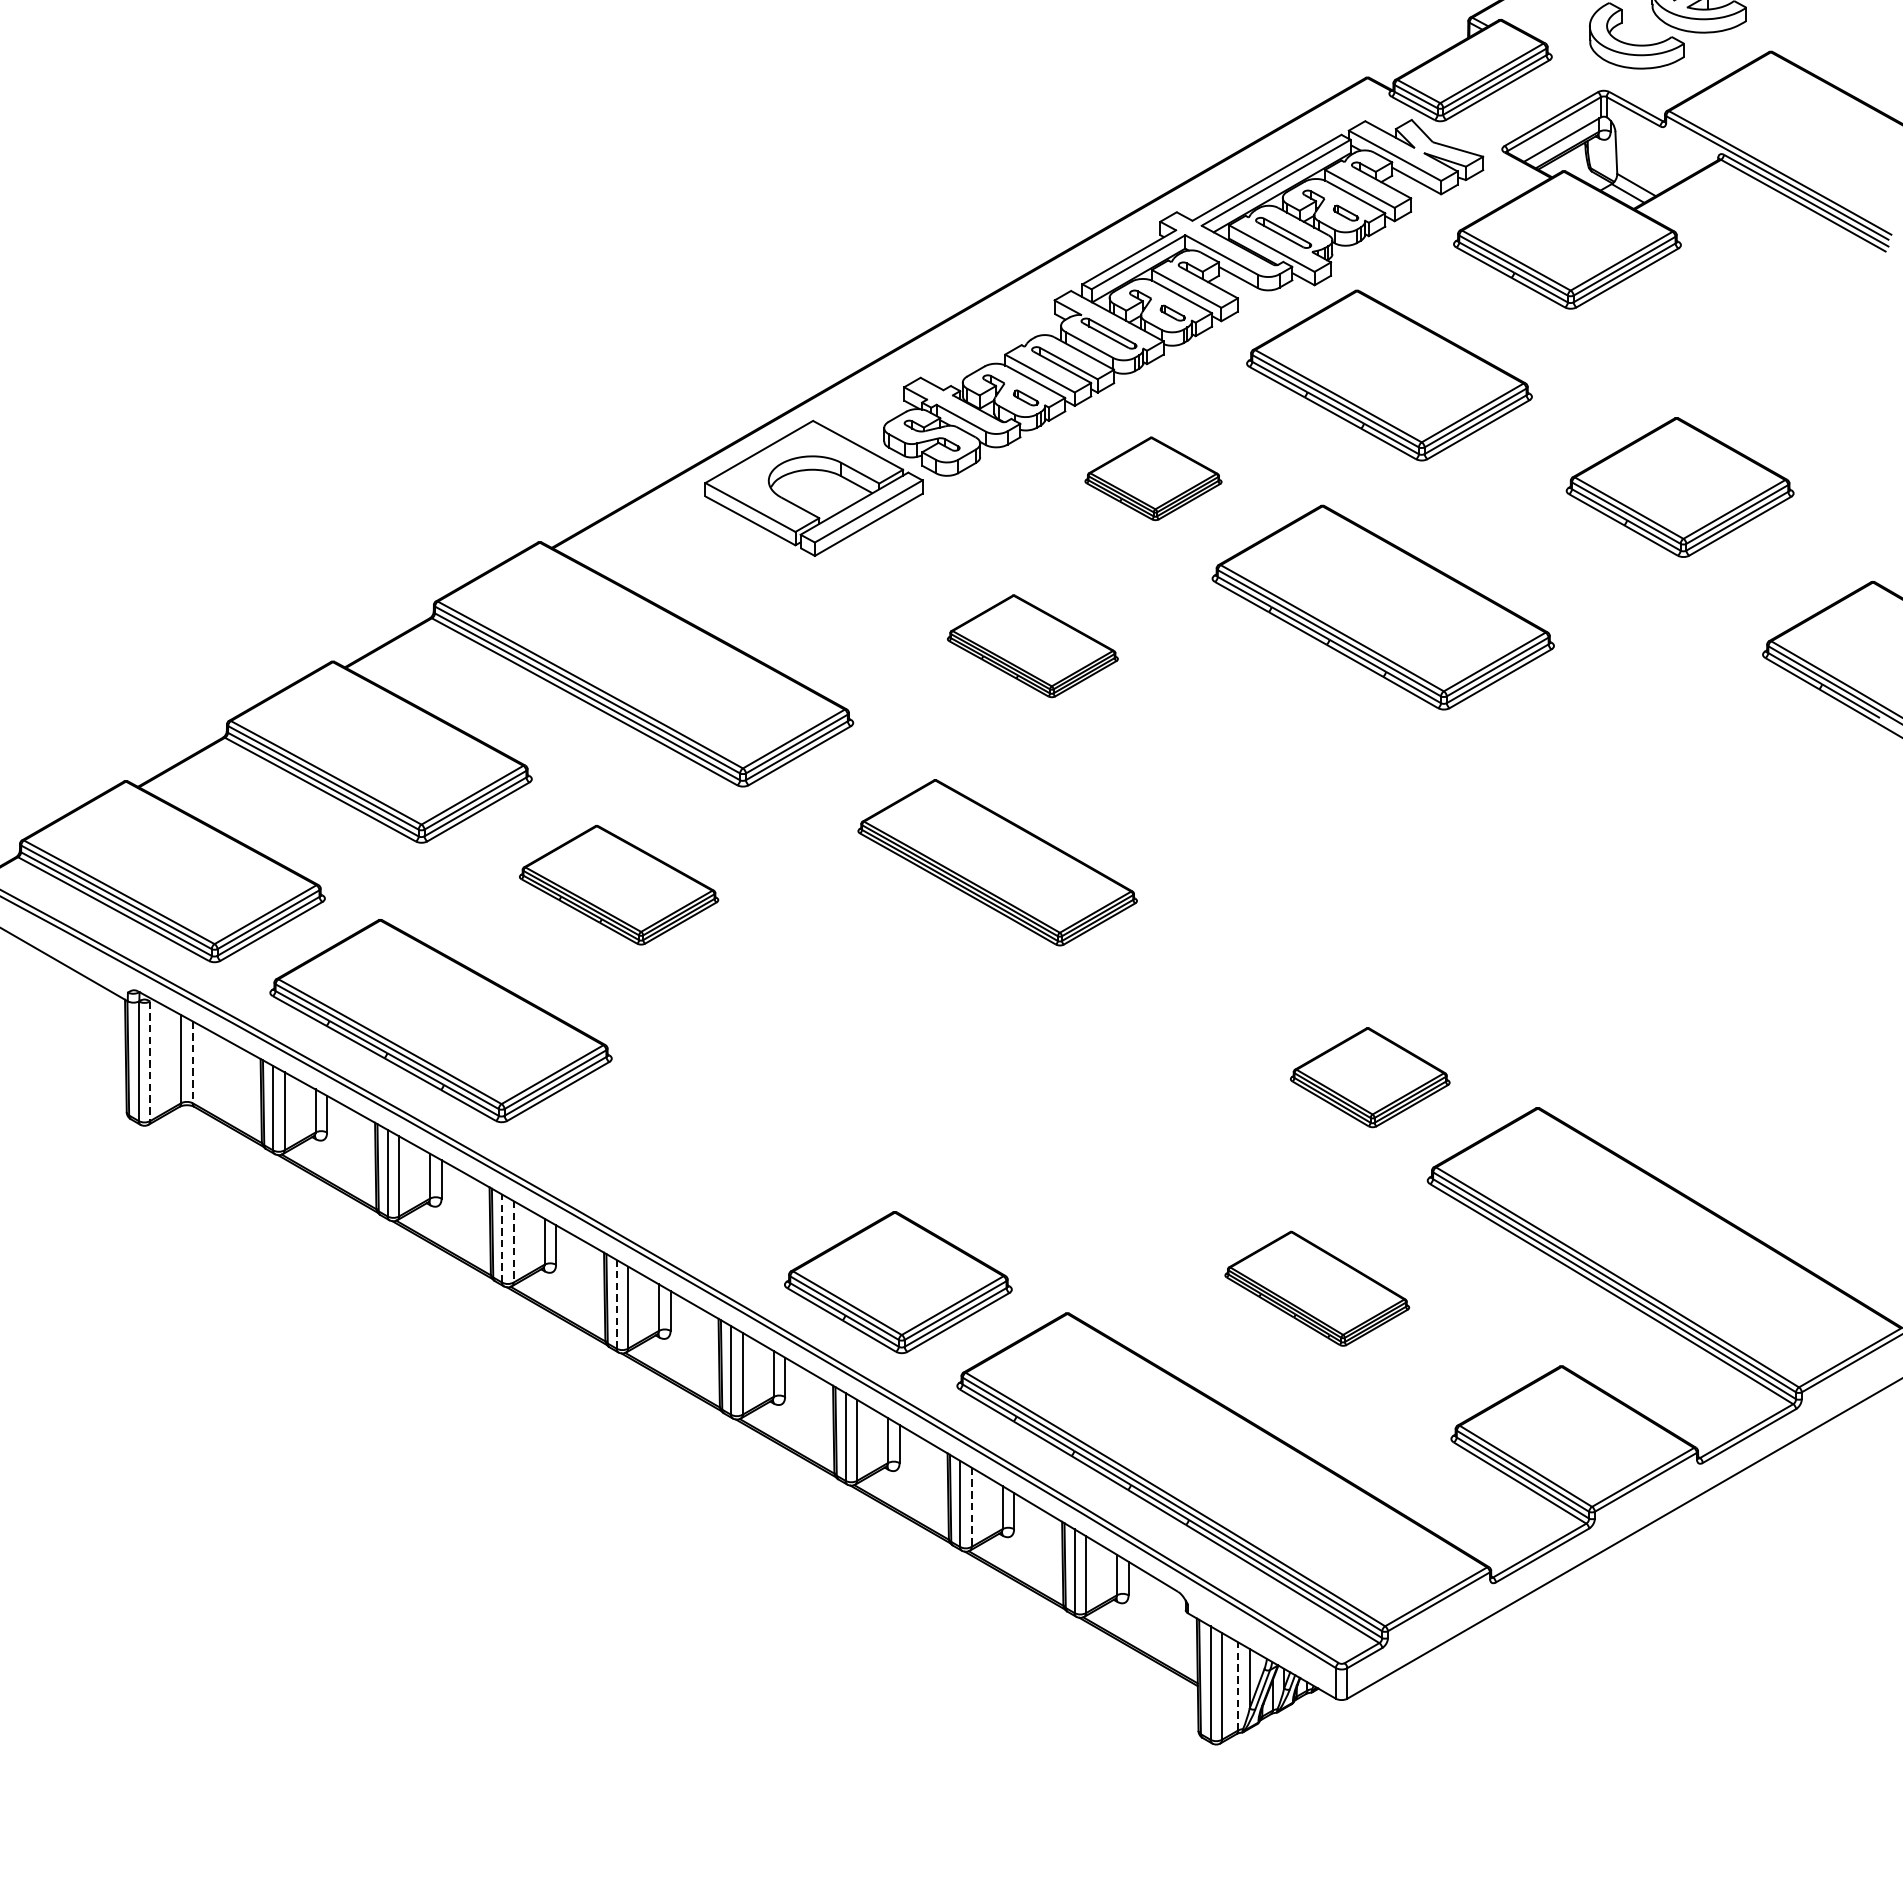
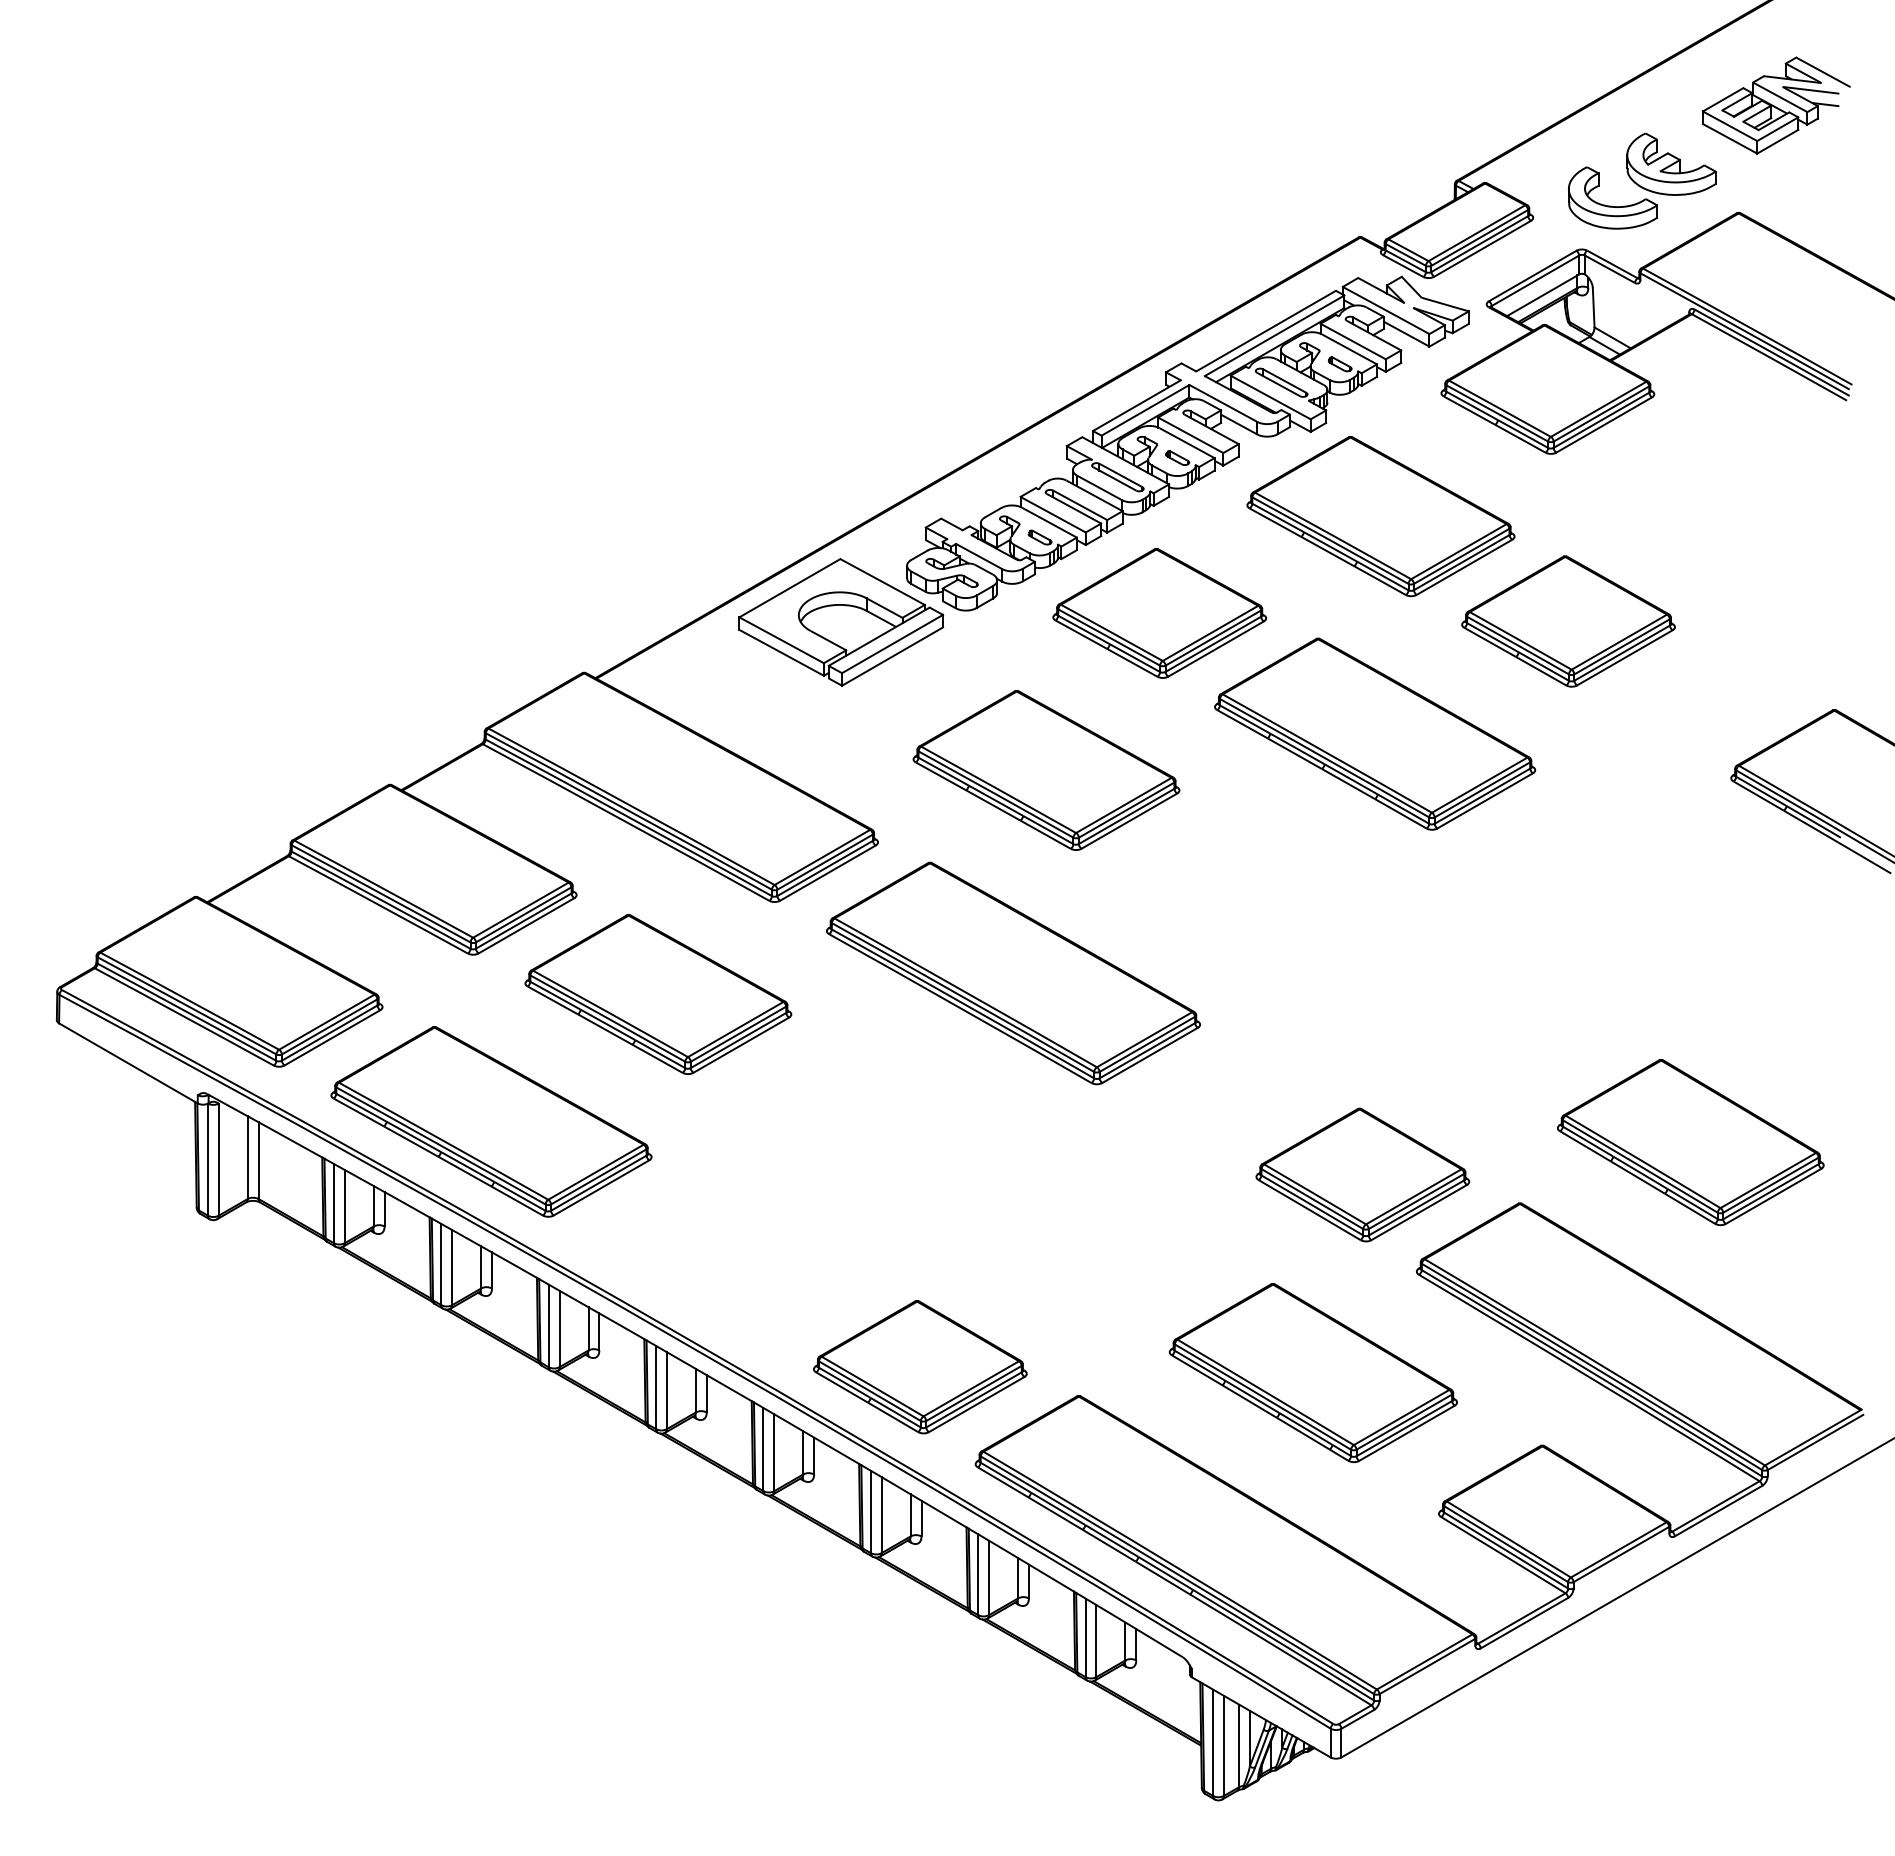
part: (1153, 478) -> (1159, 613), size x1.67
part: (1680, 487) -> (1568, 621), moved
part: (1032, 646) -> (1046, 770), size x1.67
part: (997, 862) -> (1013, 973), size x1.43
part: (619, 885) -> (658, 994), size x1.43
part: (1719, 1043) -> (1690, 1142), added
line: (149, 1062) -> (218, 1160), dashed -> solid
line: (192, 1063) -> (258, 1161), dashed -> solid
part: (1369, 1077) -> (1362, 1174), size x1.43
line: (501, 1238) -> (548, 1325), dashed -> solid
line: (513, 1242) -> (559, 1329), dashed -> solid
part: (1316, 1288) -> (1312, 1372), size x1.67
line: (617, 1304) -> (656, 1387), dashed -> solid
line: (972, 1507) -> (989, 1578), dashed -> solid
line: (1238, 1685) -> (1239, 1745), dashed -> solid

